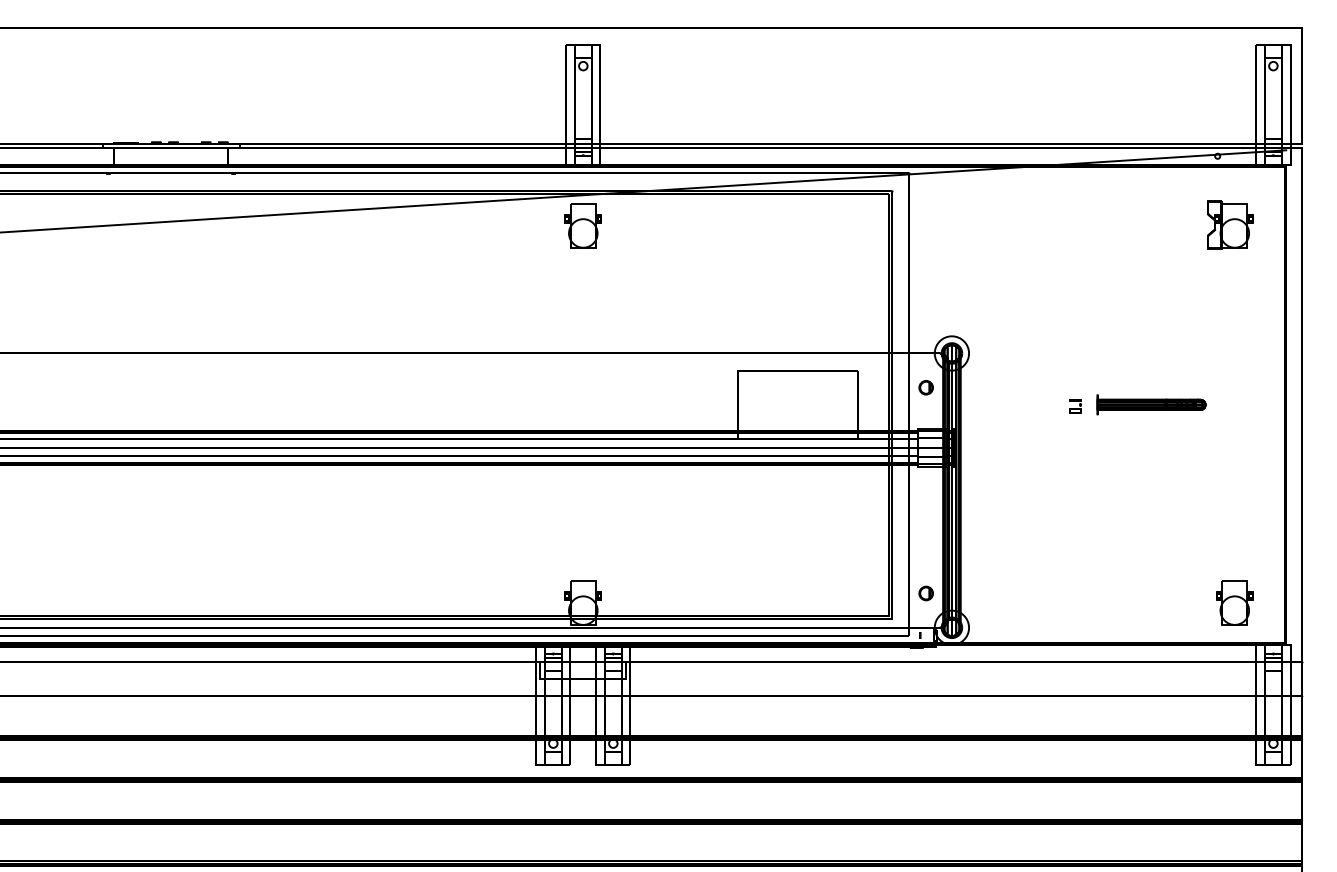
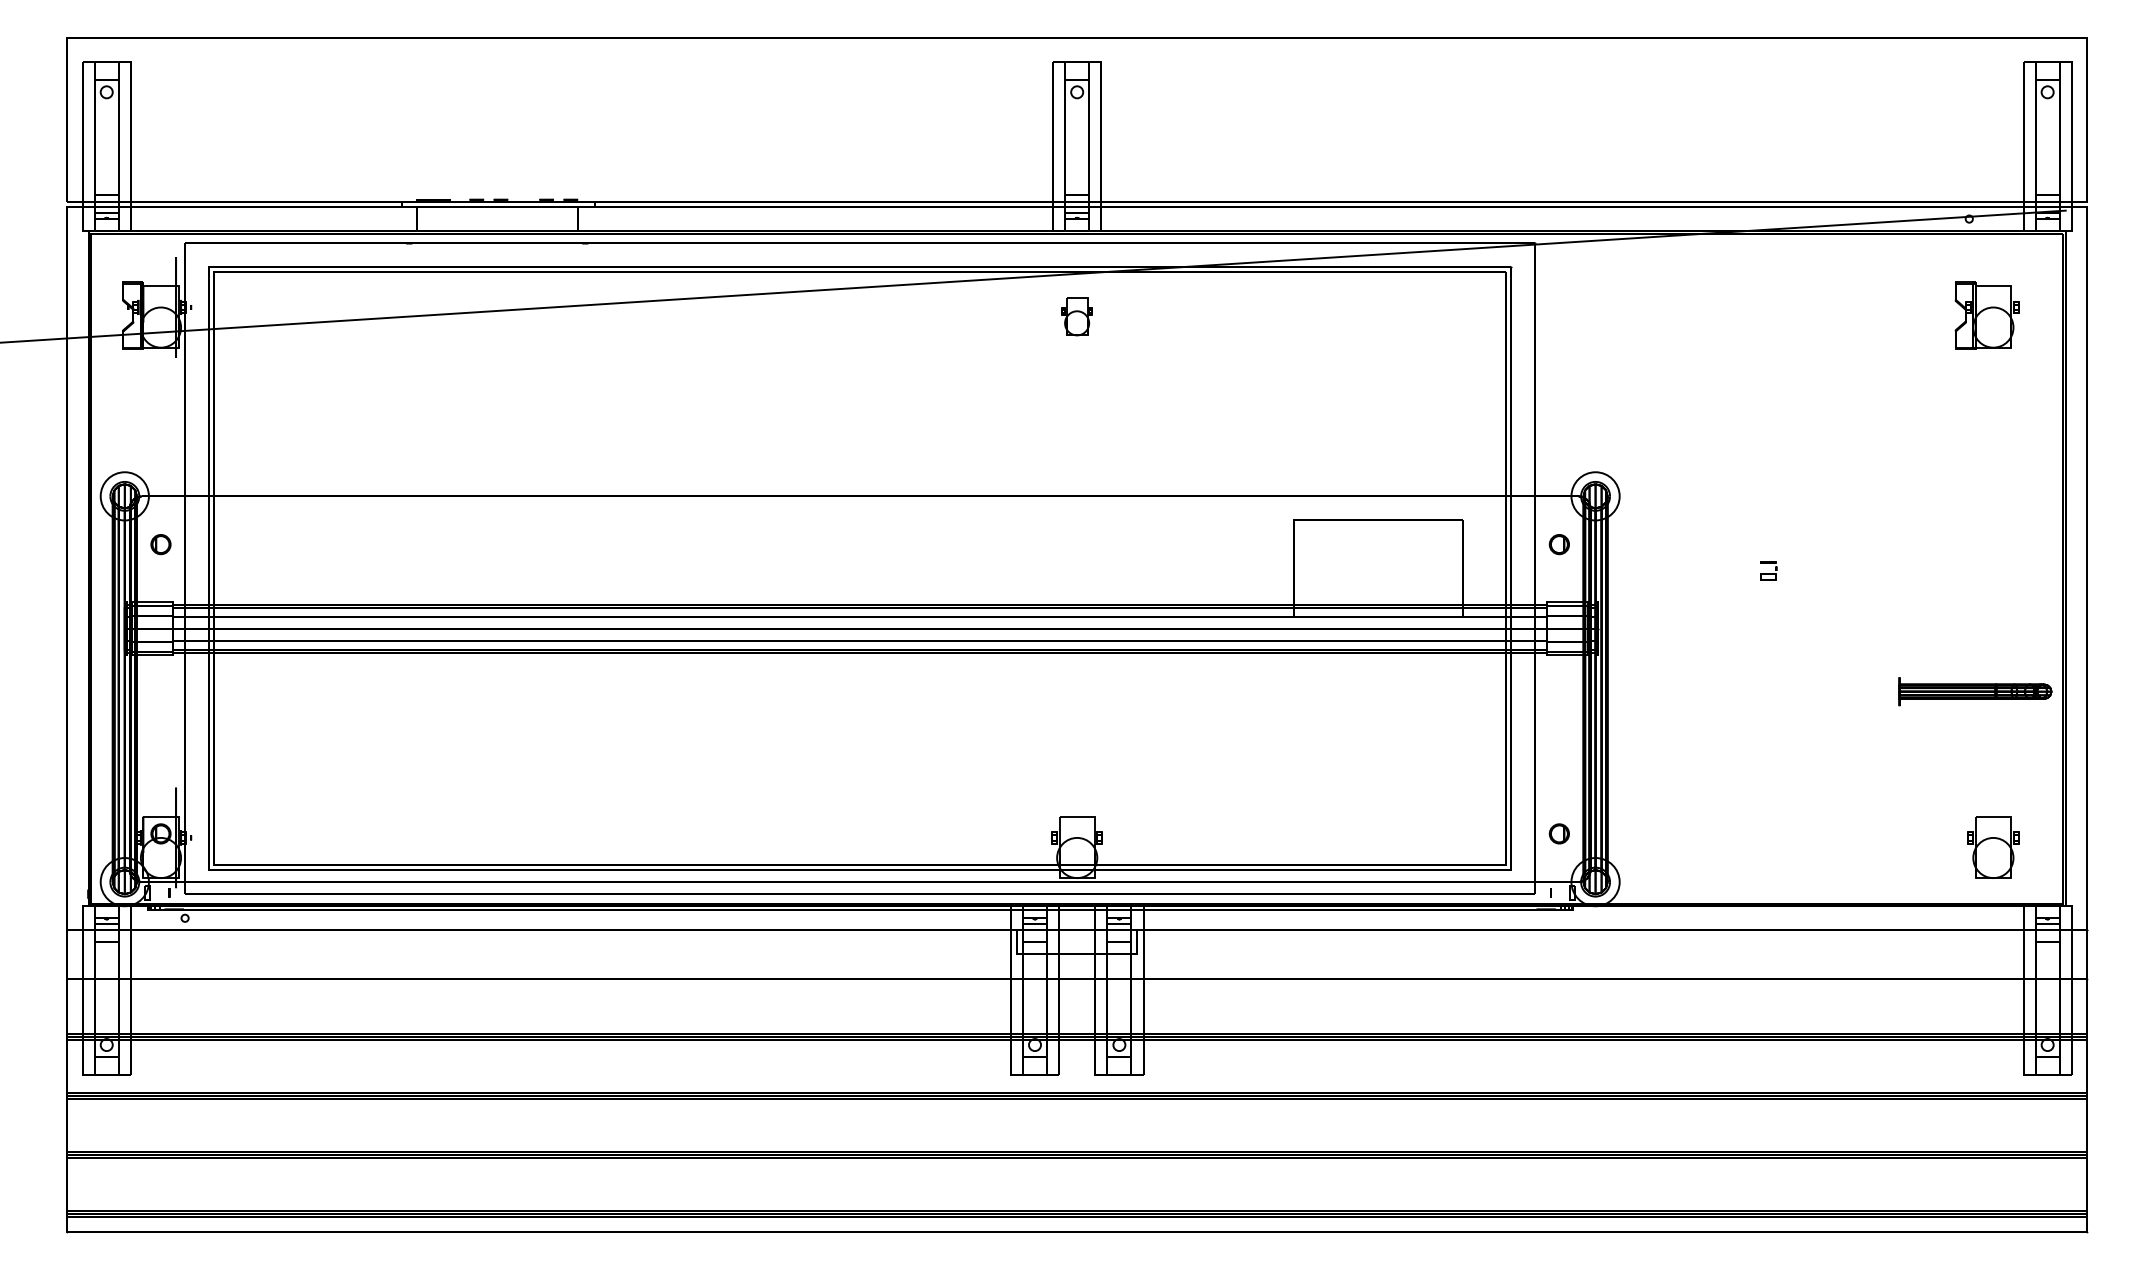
part: (582, 225) -> (1076, 316), size x0.6
part: (1151, 404) -> (1975, 691), moved

